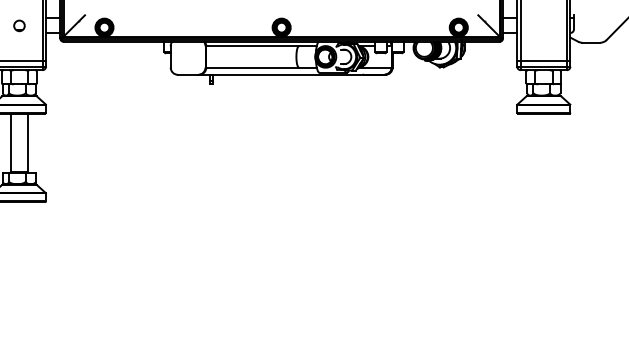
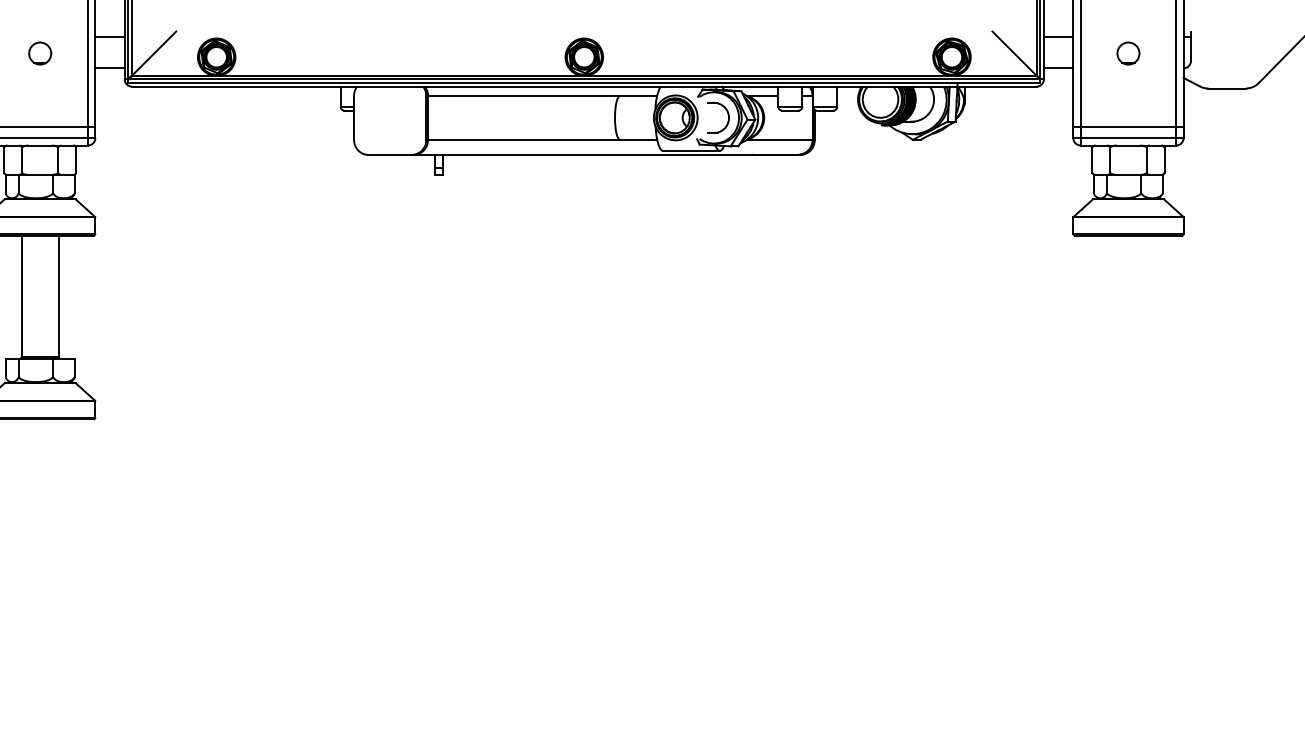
part: (543, 25) -> (1127, 52), added

